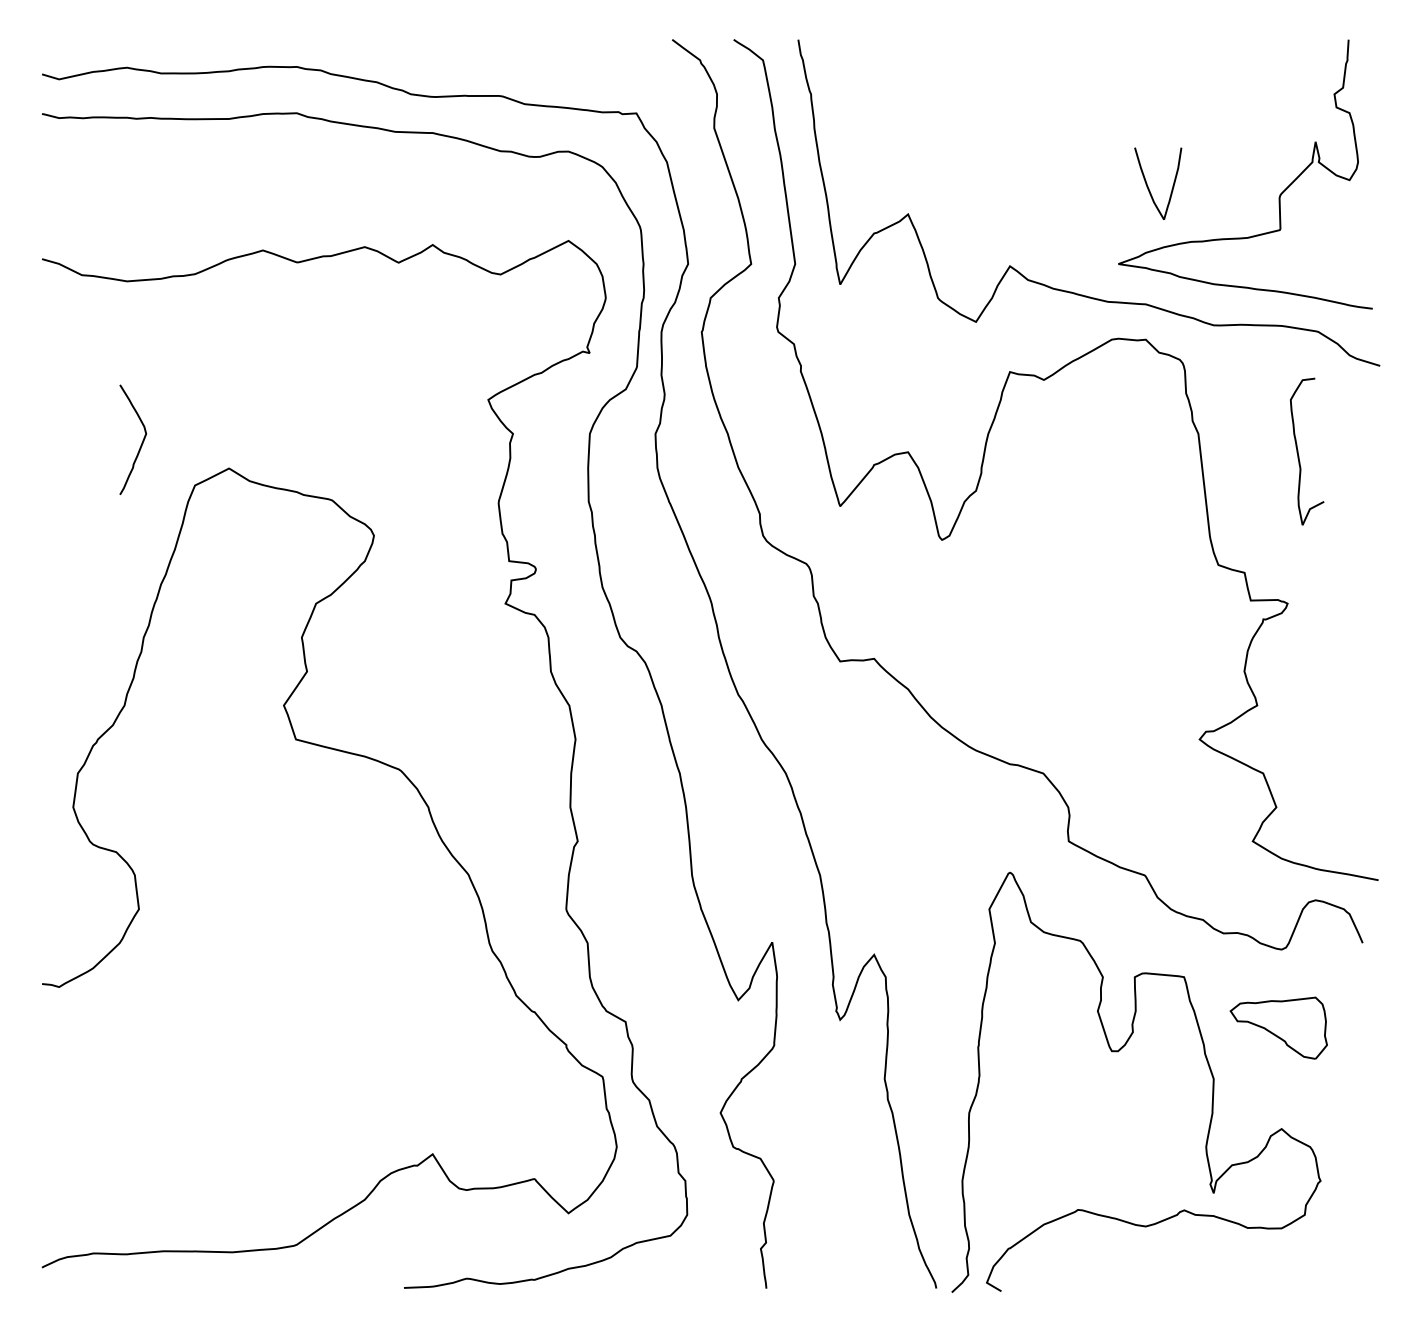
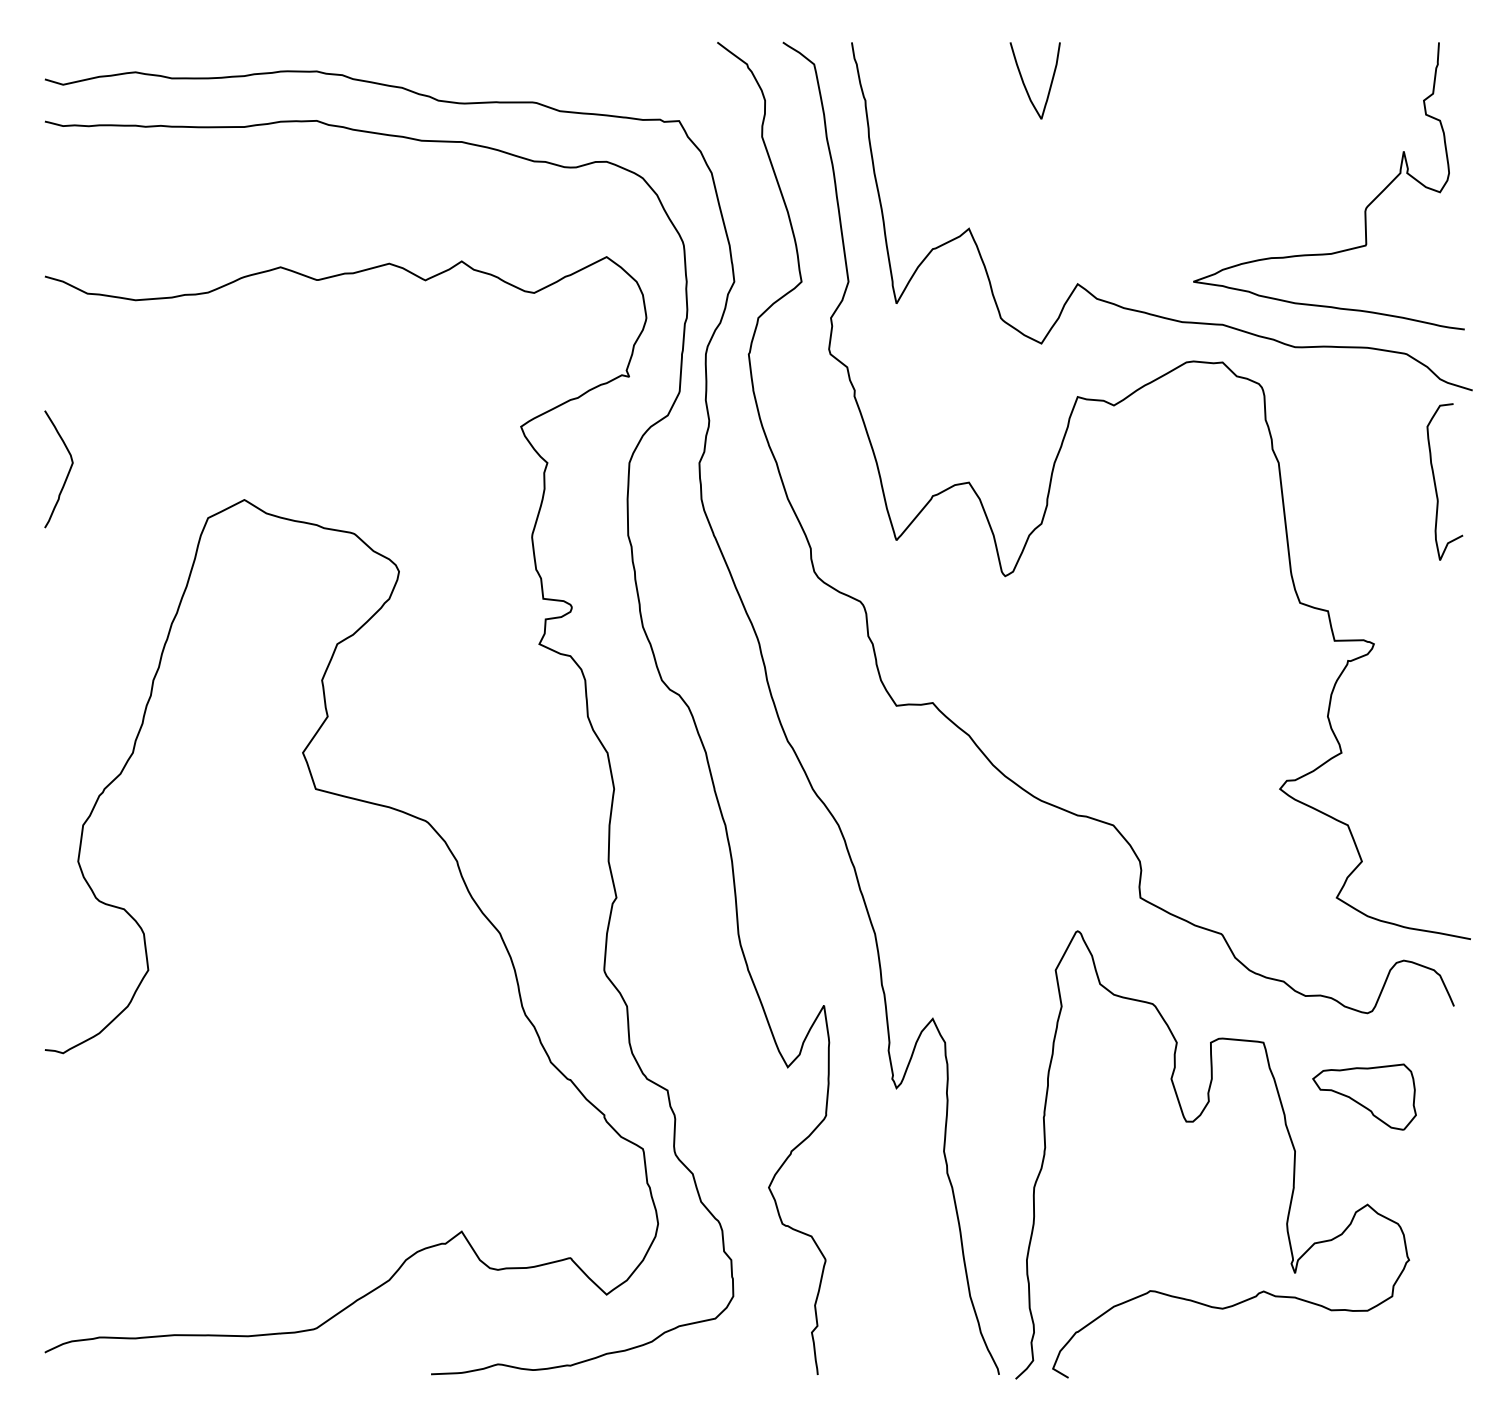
curve: (1149, 188) -> (1025, 85), moved
curve: (141, 442) -> (67, 472), moved
curve: (1298, 451) -> (1435, 481), moved

